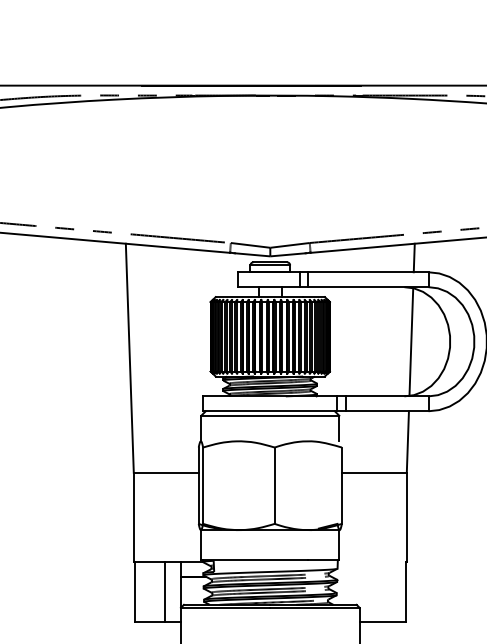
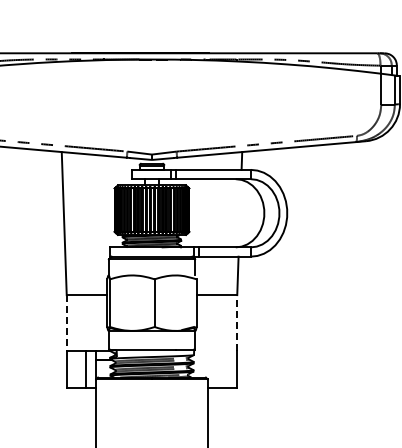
line: (410, 342) -> (239, 213), removed
line: (133, 518) -> (66, 323), solid -> dashed
line: (407, 518) -> (237, 323), solid -> dashed

